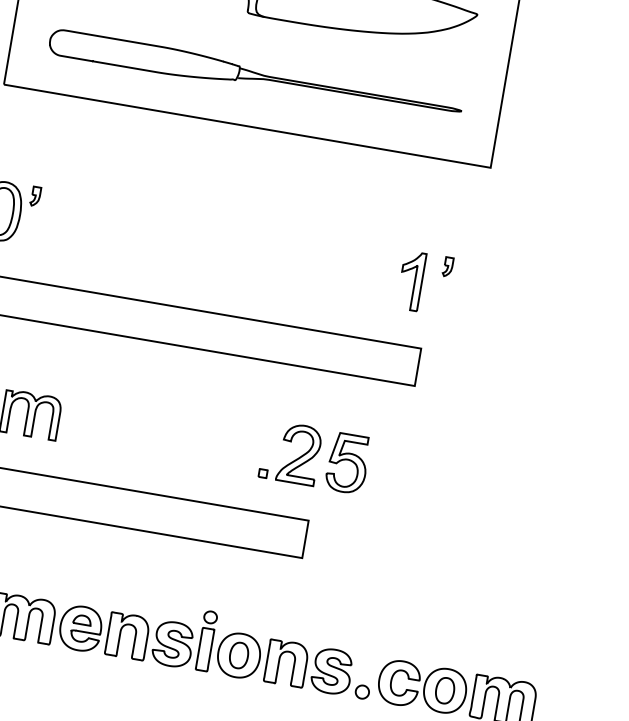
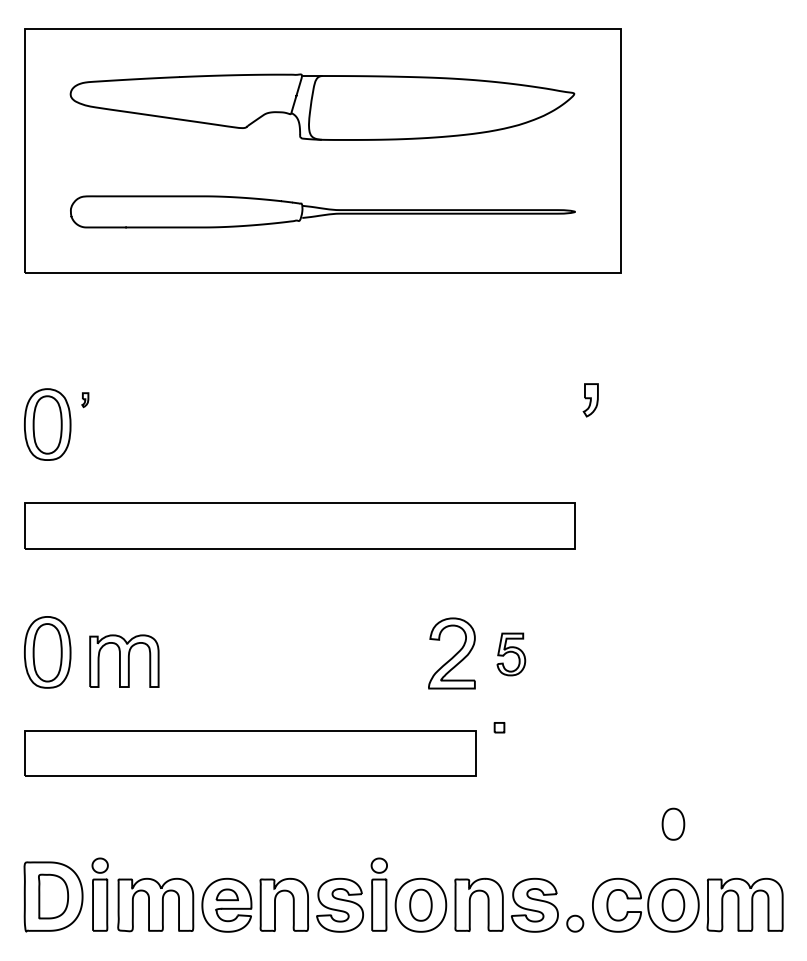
part: (35, 196) -> (85, 399), size x0.6
part: (447, 266) -> (590, 399), size x1.4
part: (411, 281) -> (549, 424), removed
part: (347, 463) -> (511, 654), size x0.6
part: (263, 473) -> (499, 727), moved
part: (456, 624) -> (673, 823), added

